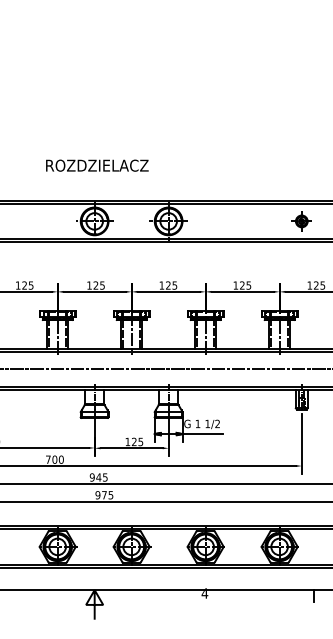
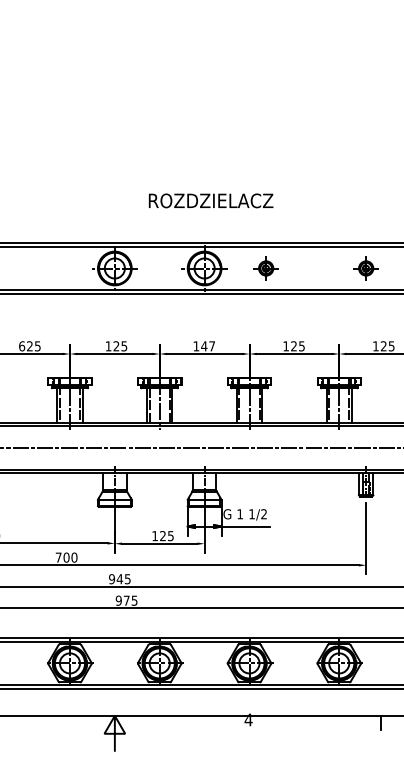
text: (96, 165) -> (210, 200), moved
part: (218, 221) -> (265, 268), added
text: (18, 285) -> (22, 346), 125 -> 625
text: (171, 285) -> (207, 346), 125 -> 147

